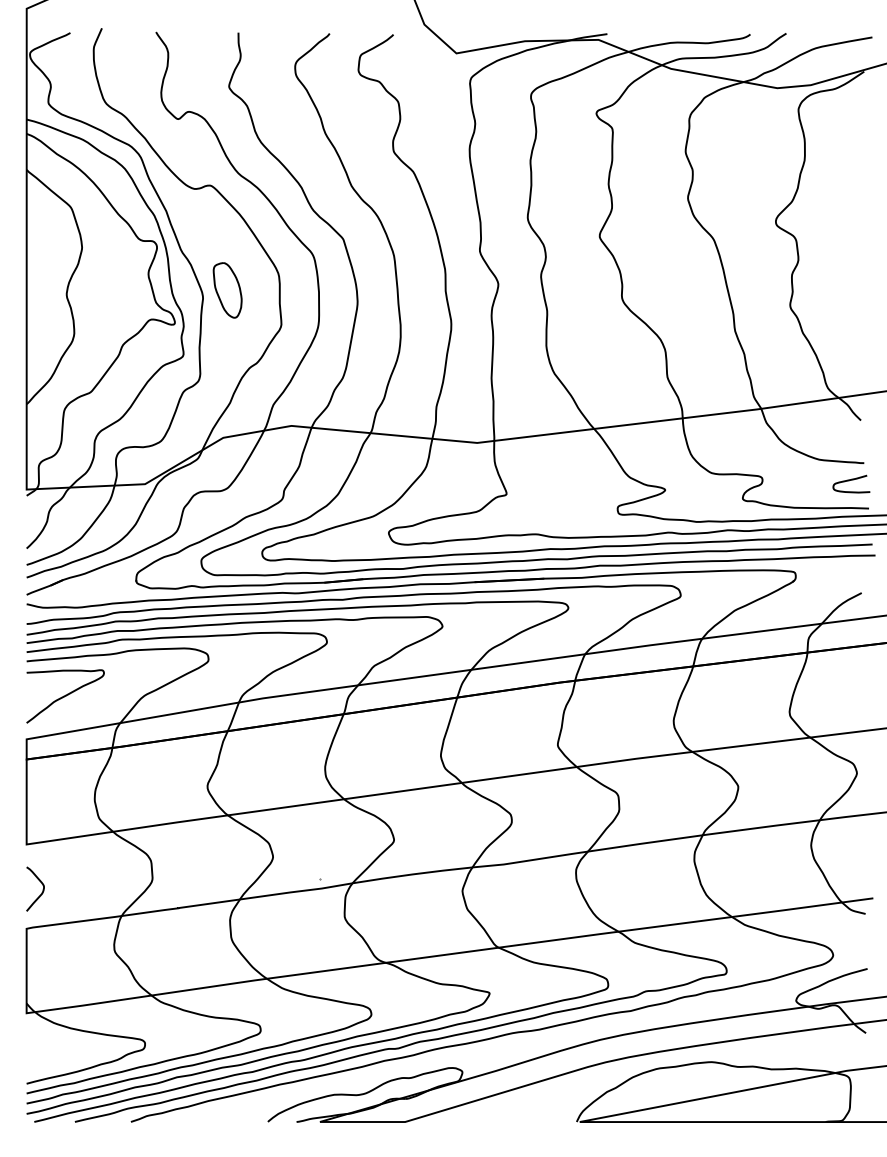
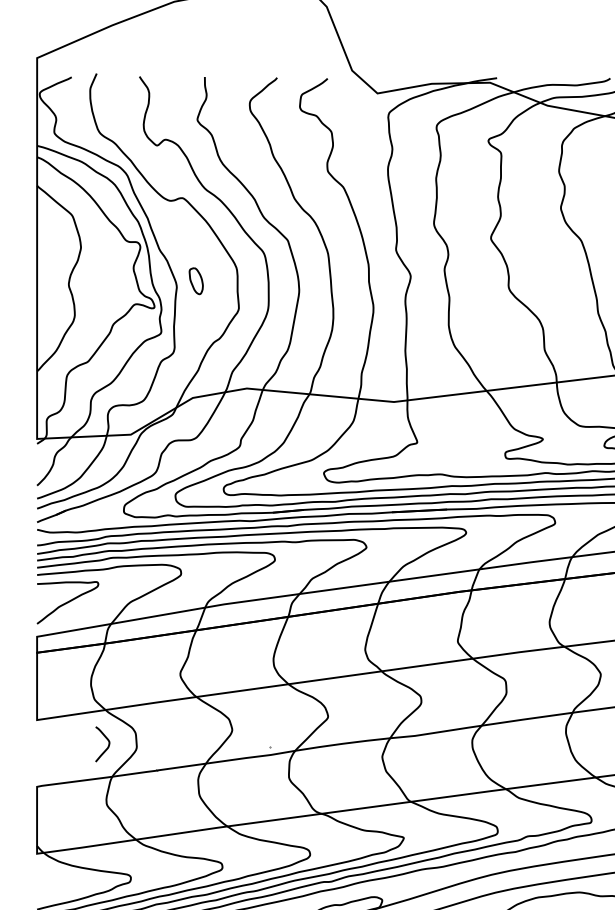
part: (227, 290) -> (196, 281), size x0.6
curve: (42, 889) -> (108, 744), moved

